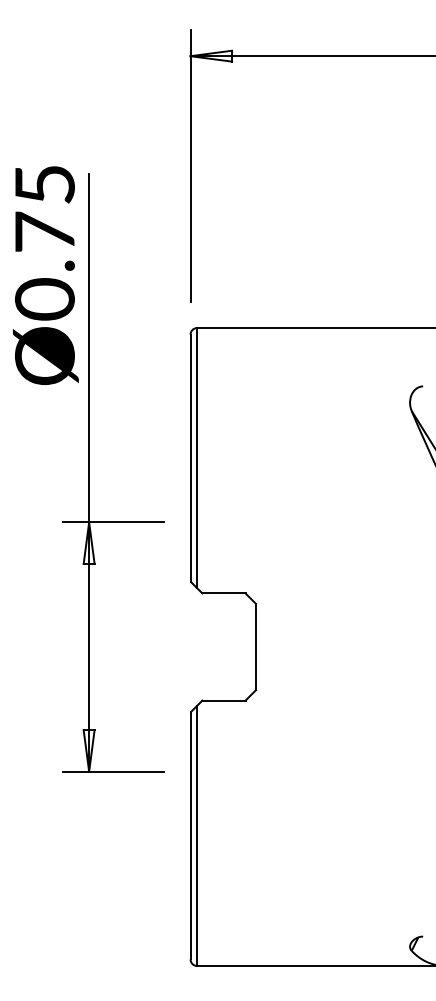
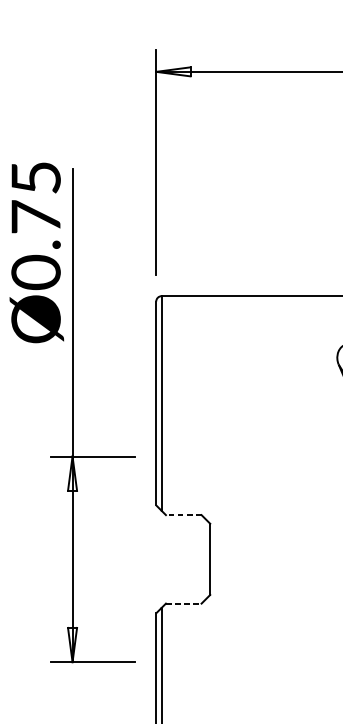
line: (223, 593) -> (183, 515), solid -> dashed
line: (223, 700) -> (183, 603), solid -> dashed

